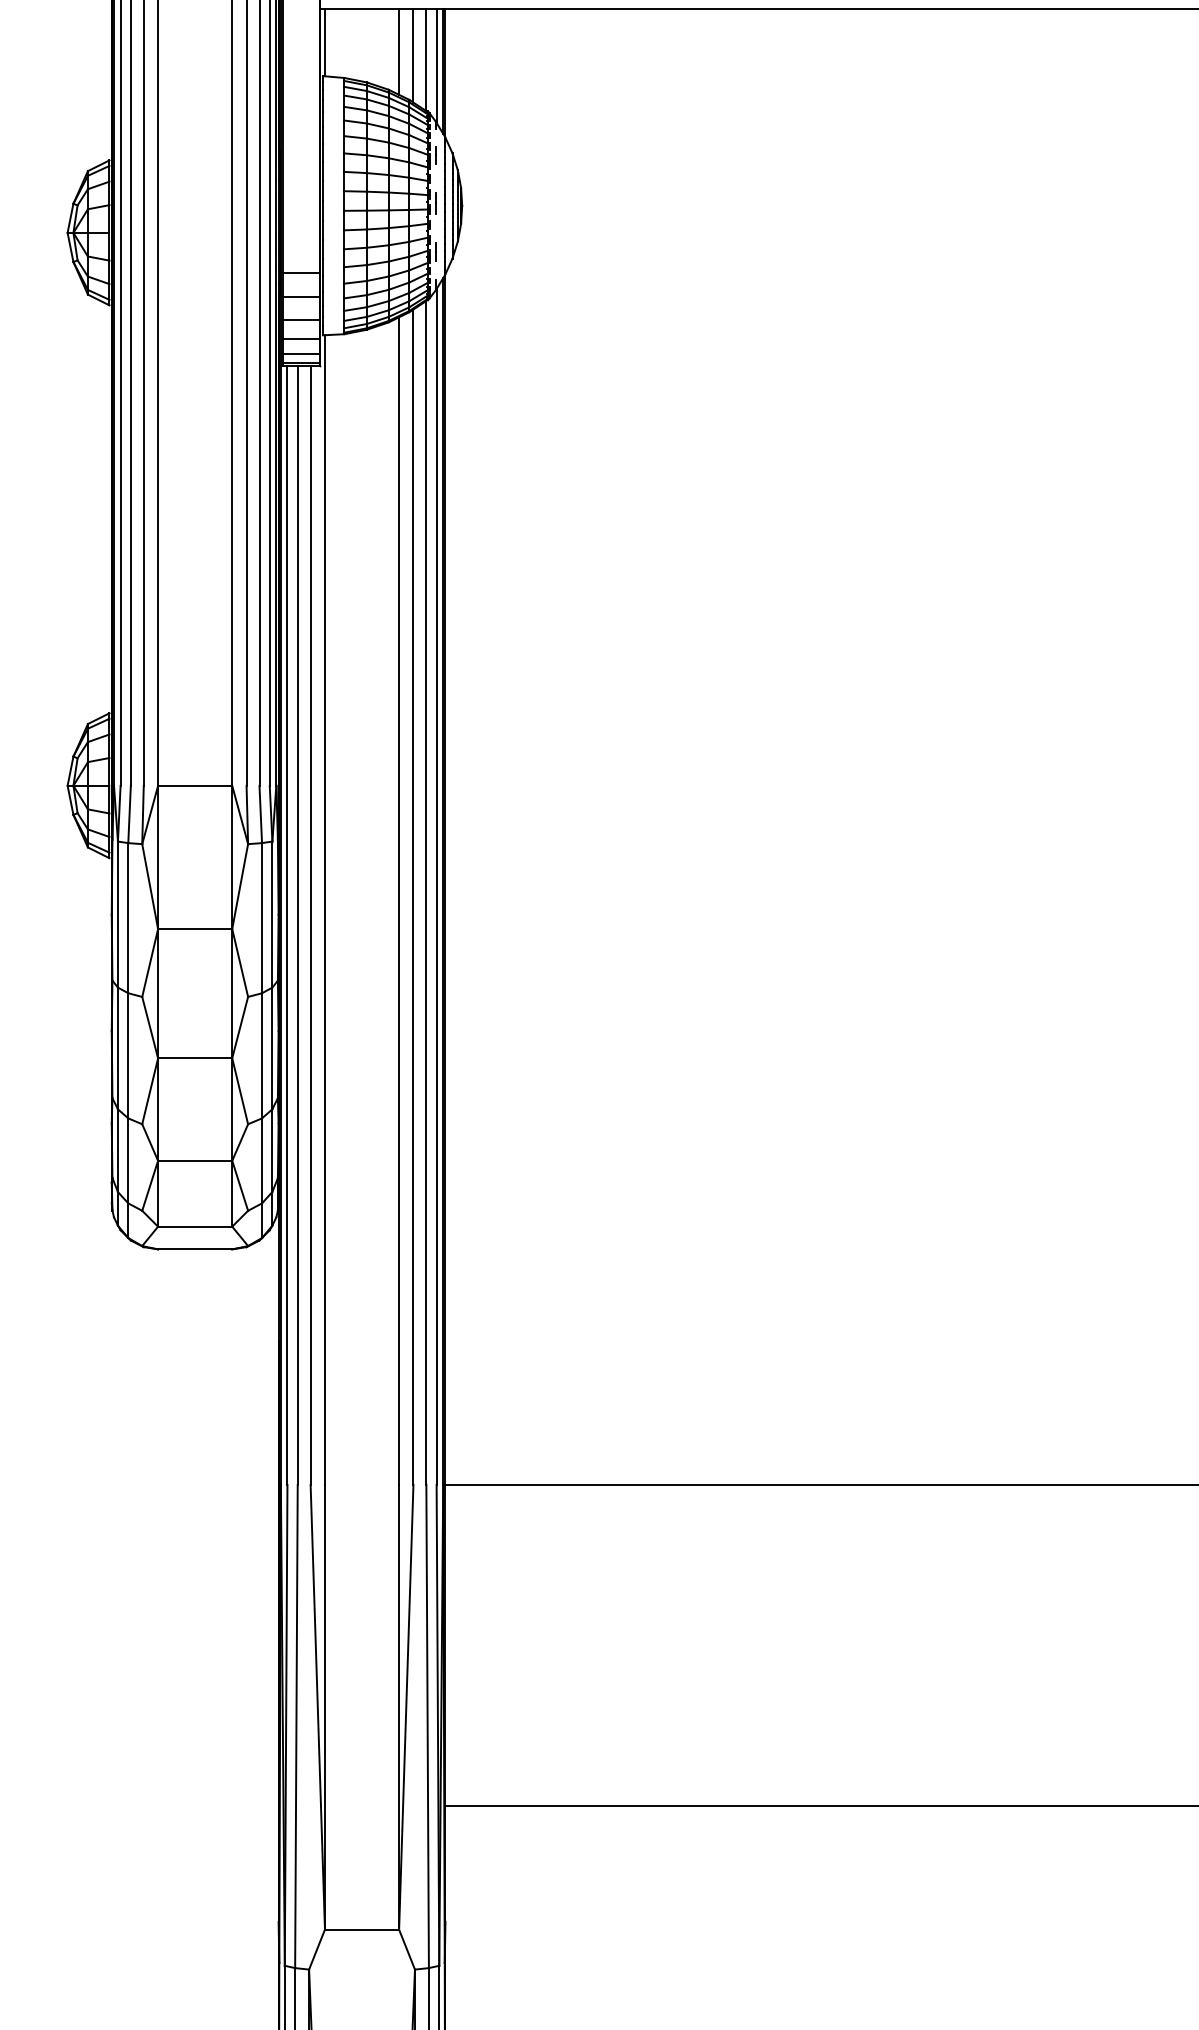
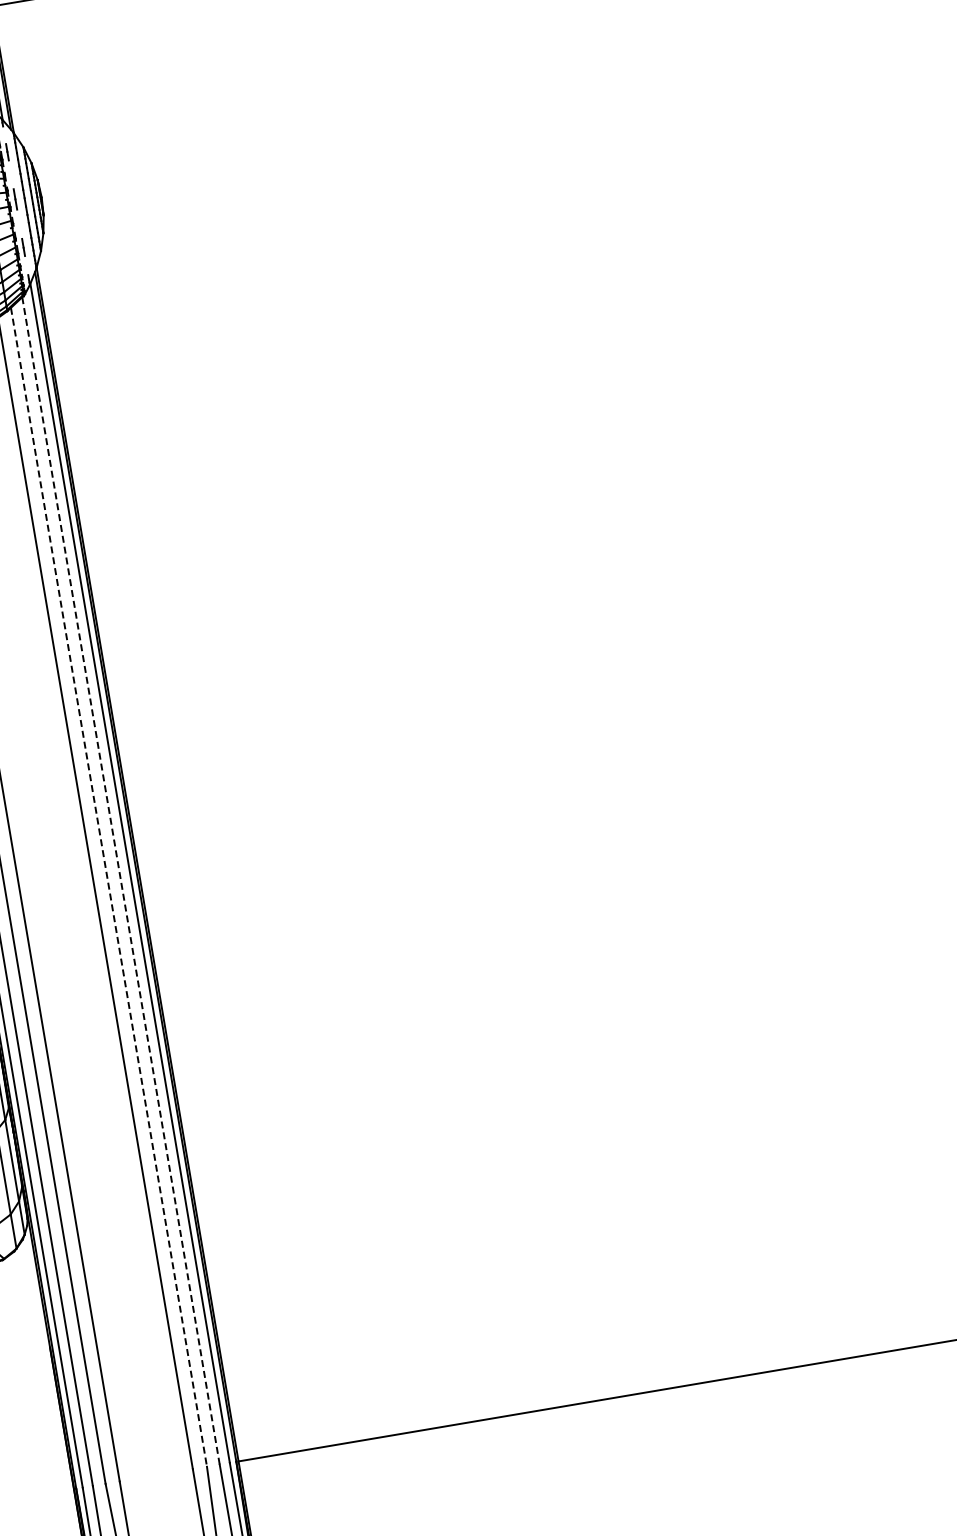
line: (426, 892) -> (121, 880), solid -> dashed
line: (413, 897) -> (109, 887), solid -> dashed

